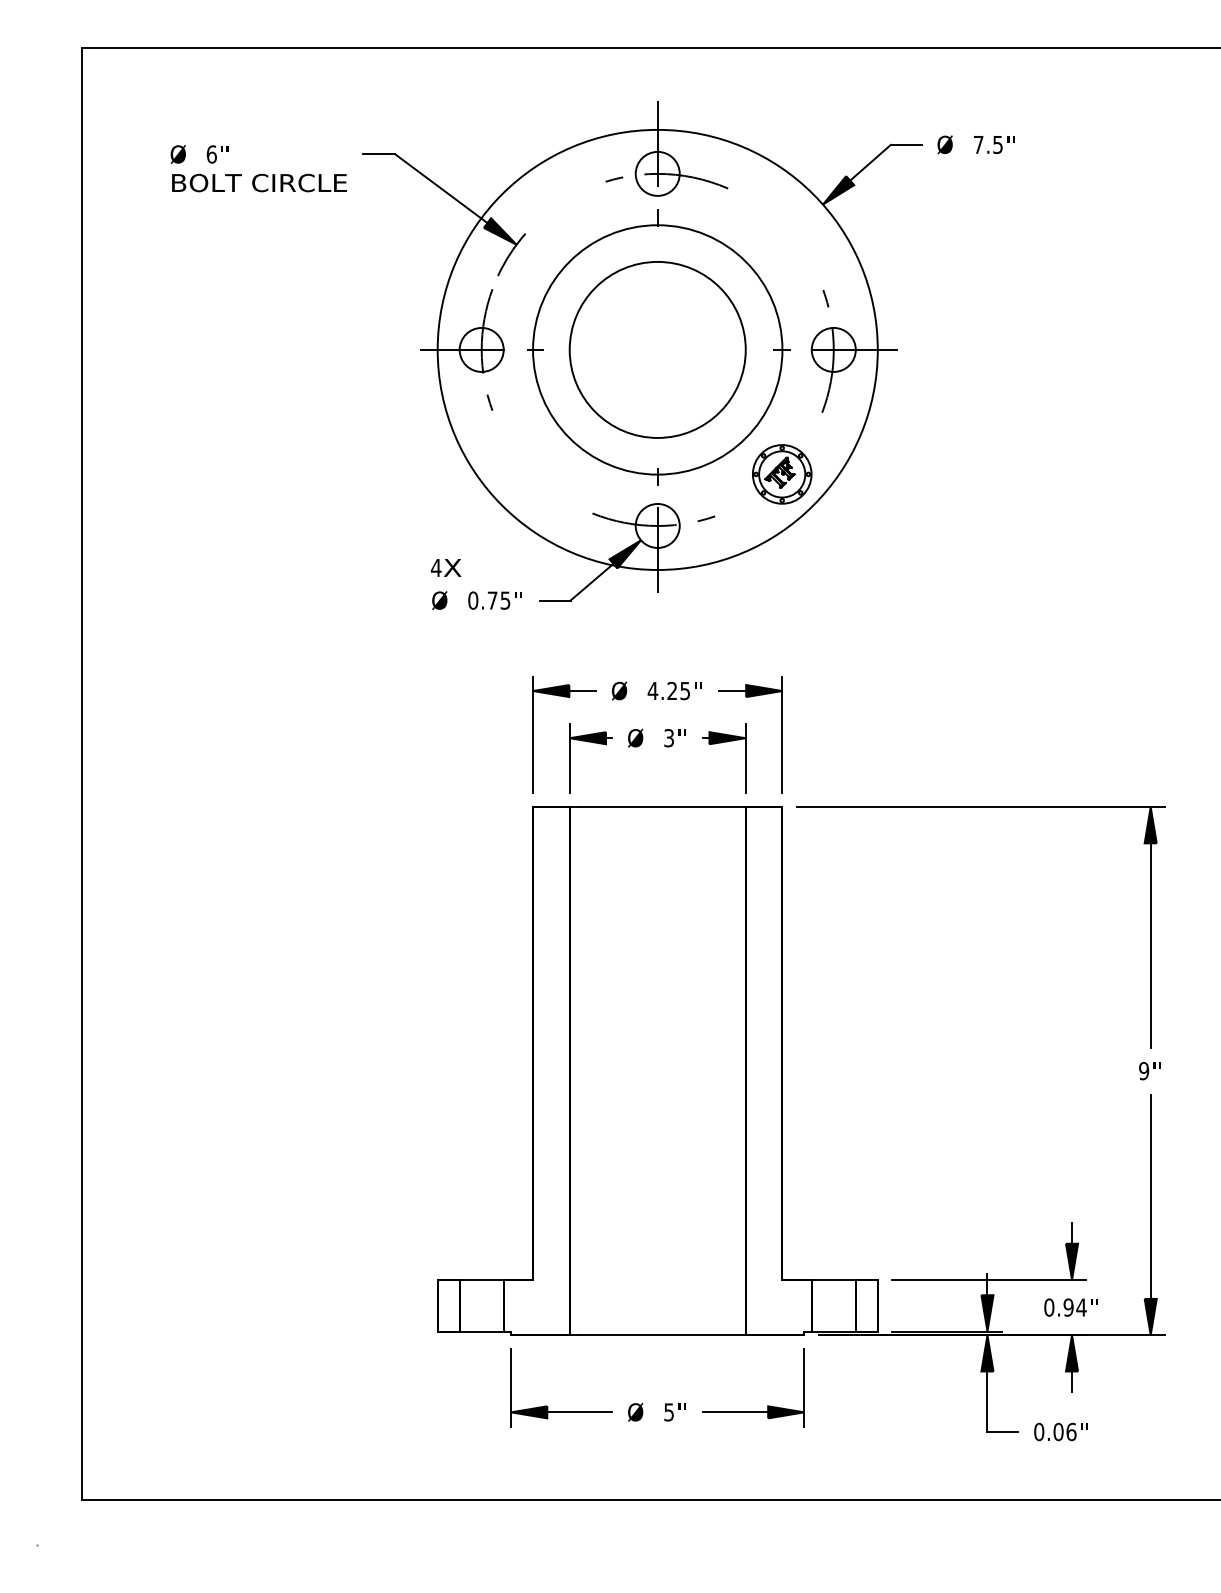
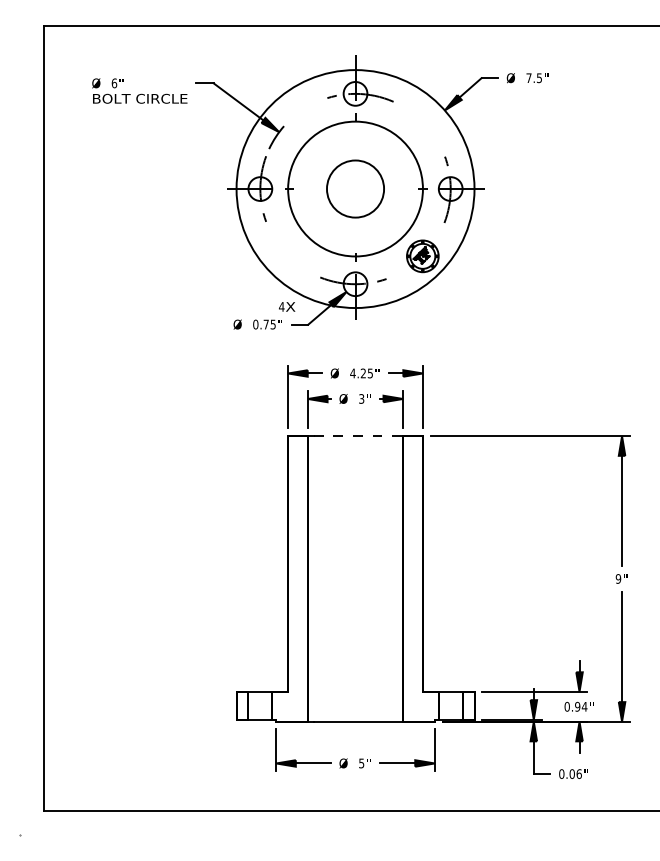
circle: (657, 348) -> (355, 188), size x0.6
text: (446, 567) -> (287, 306), moved
line: (663, 807) -> (358, 436), solid -> dashed

